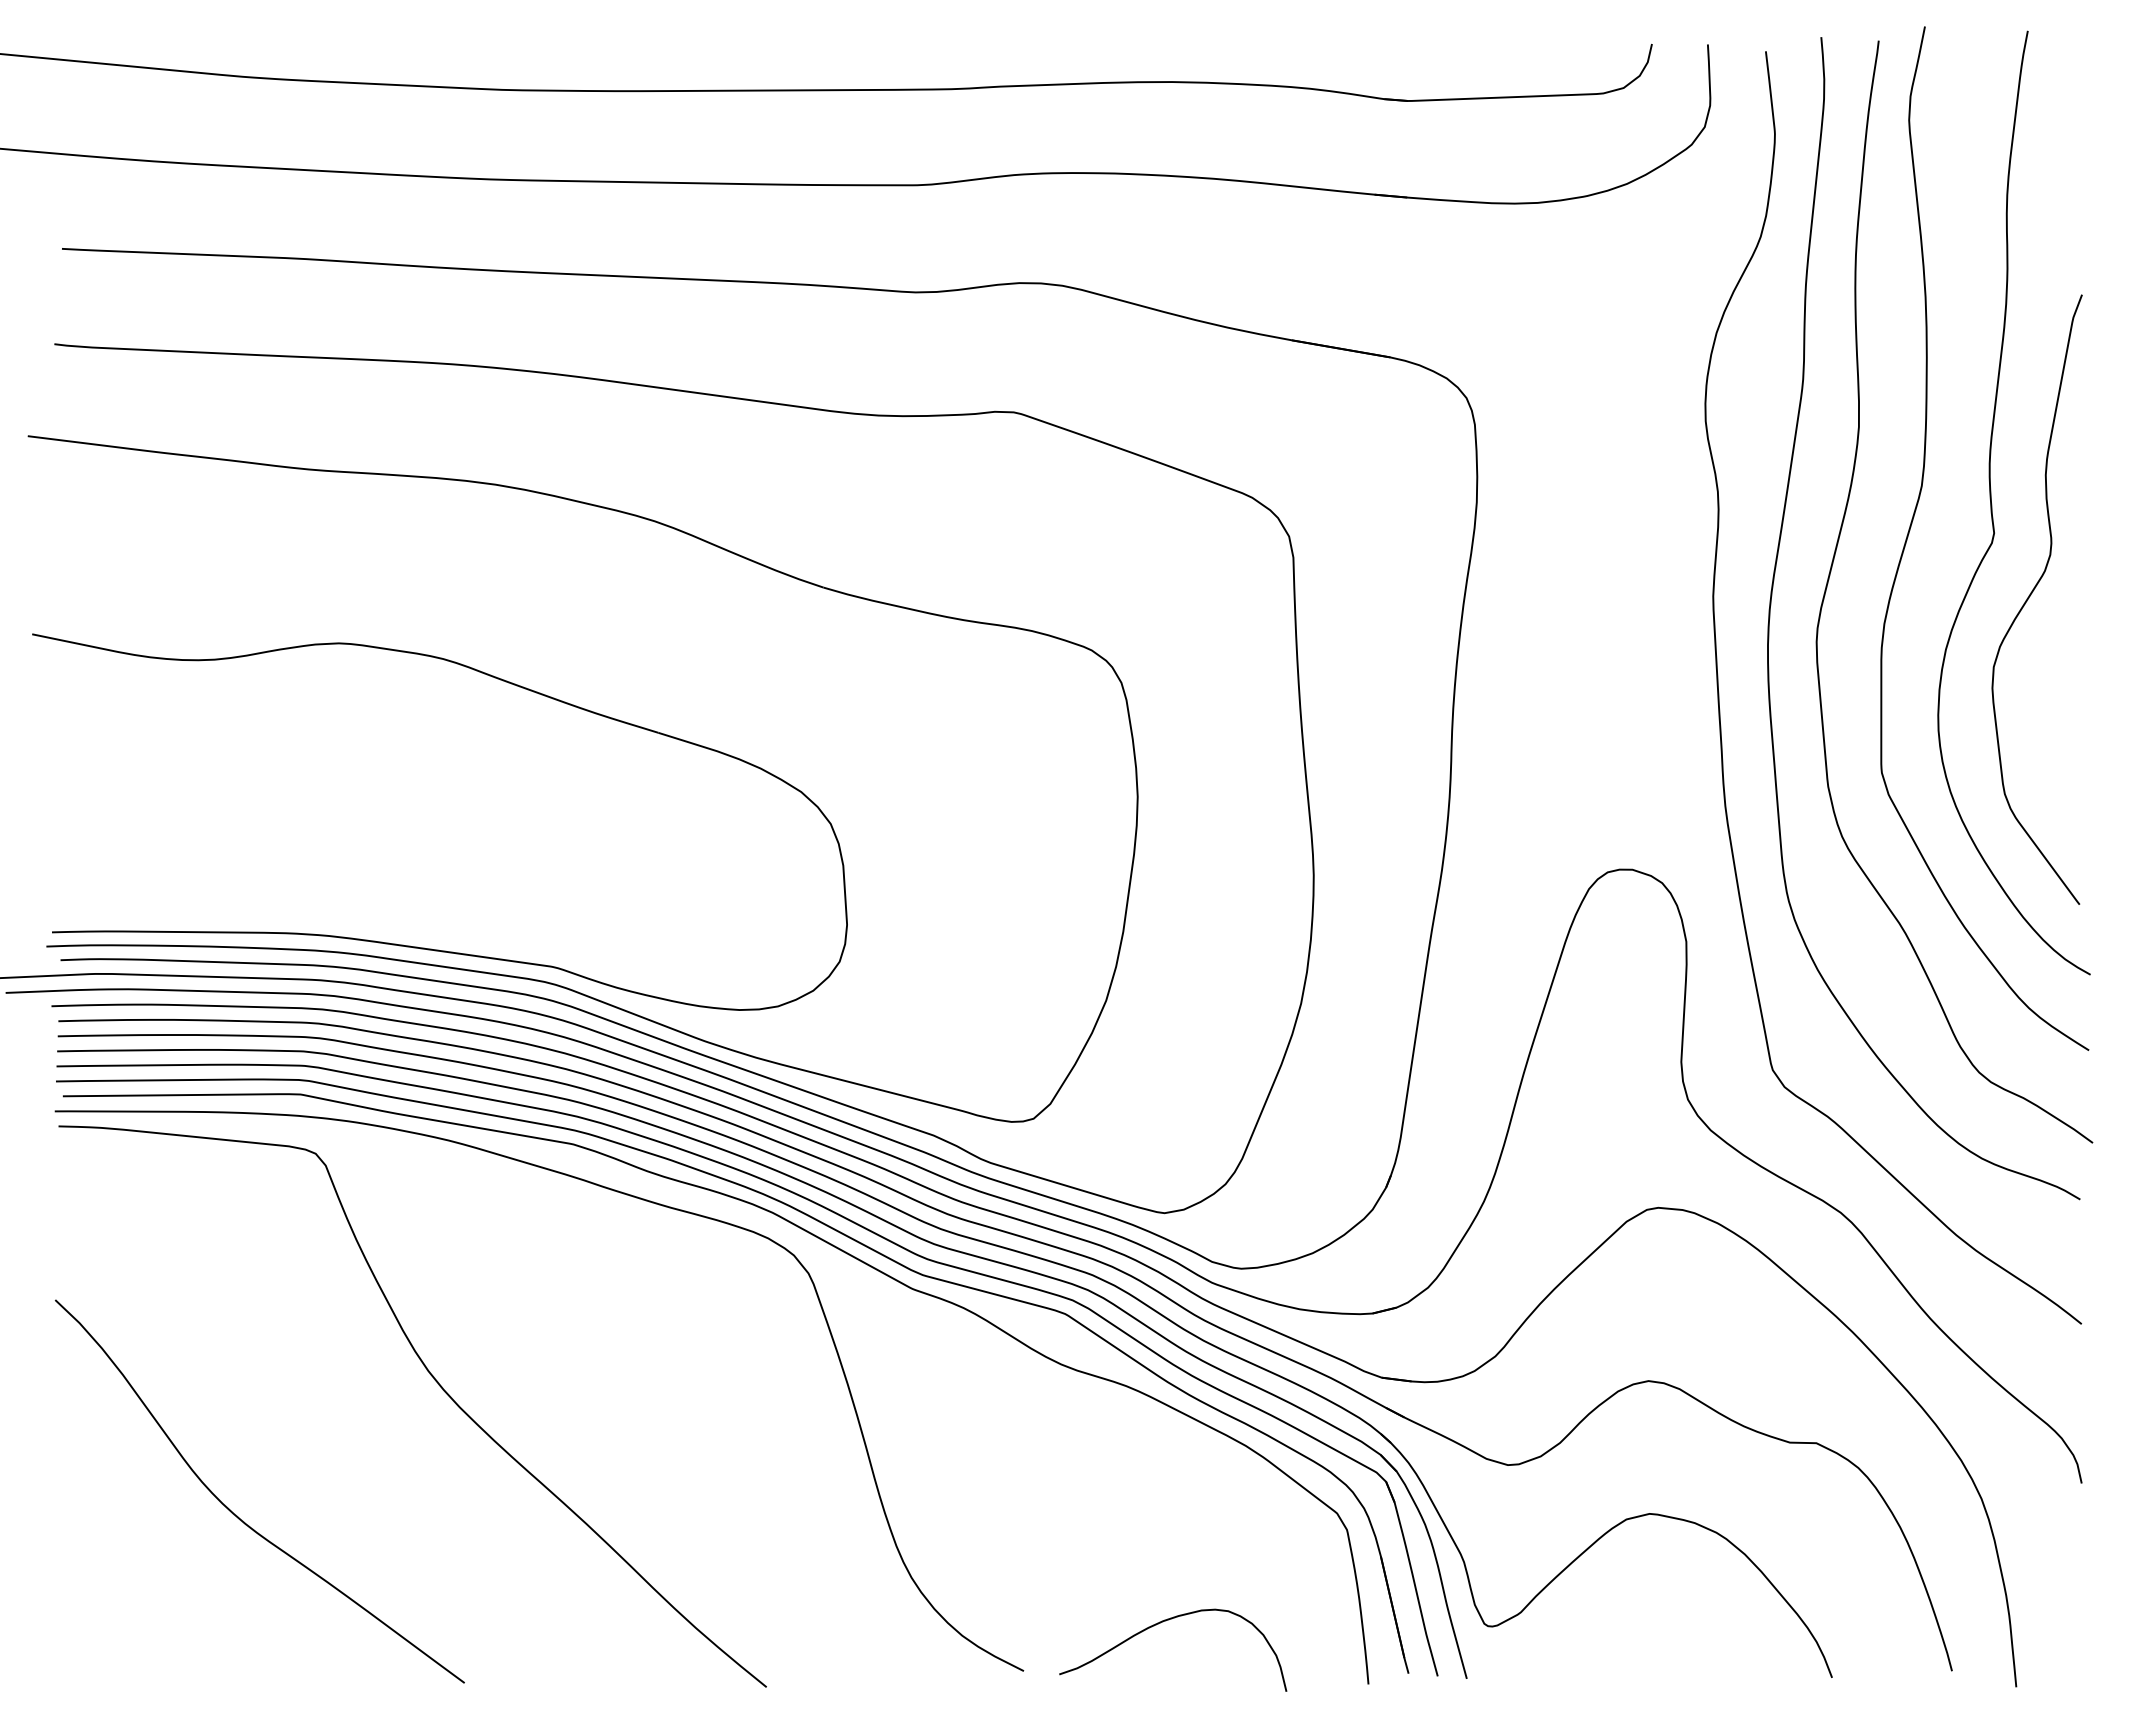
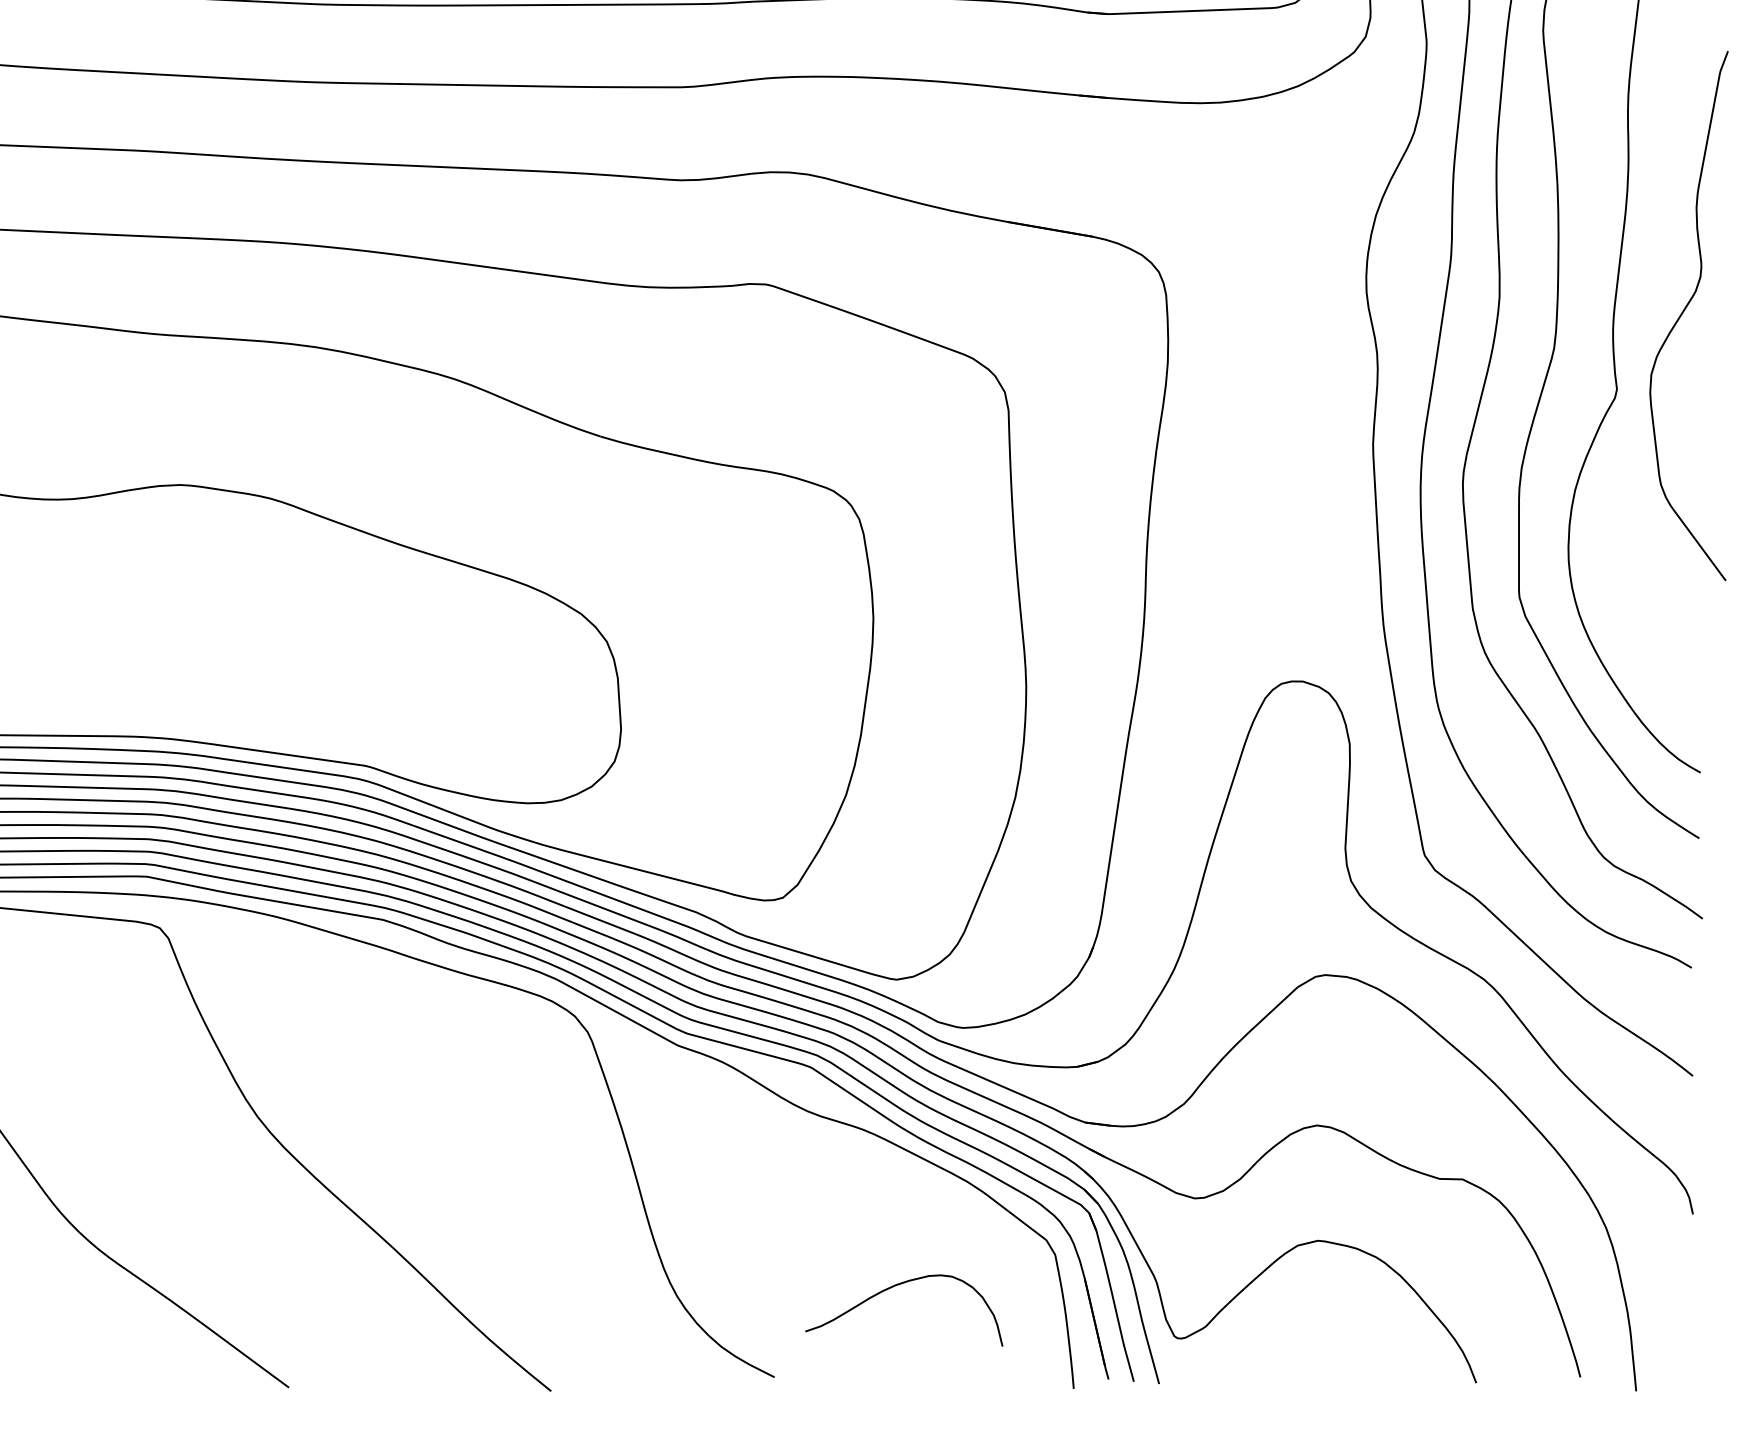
curve: (2031, 595) -> (1684, 312), moved
curve: (1163, 1622) -> (895, 1286), moved

